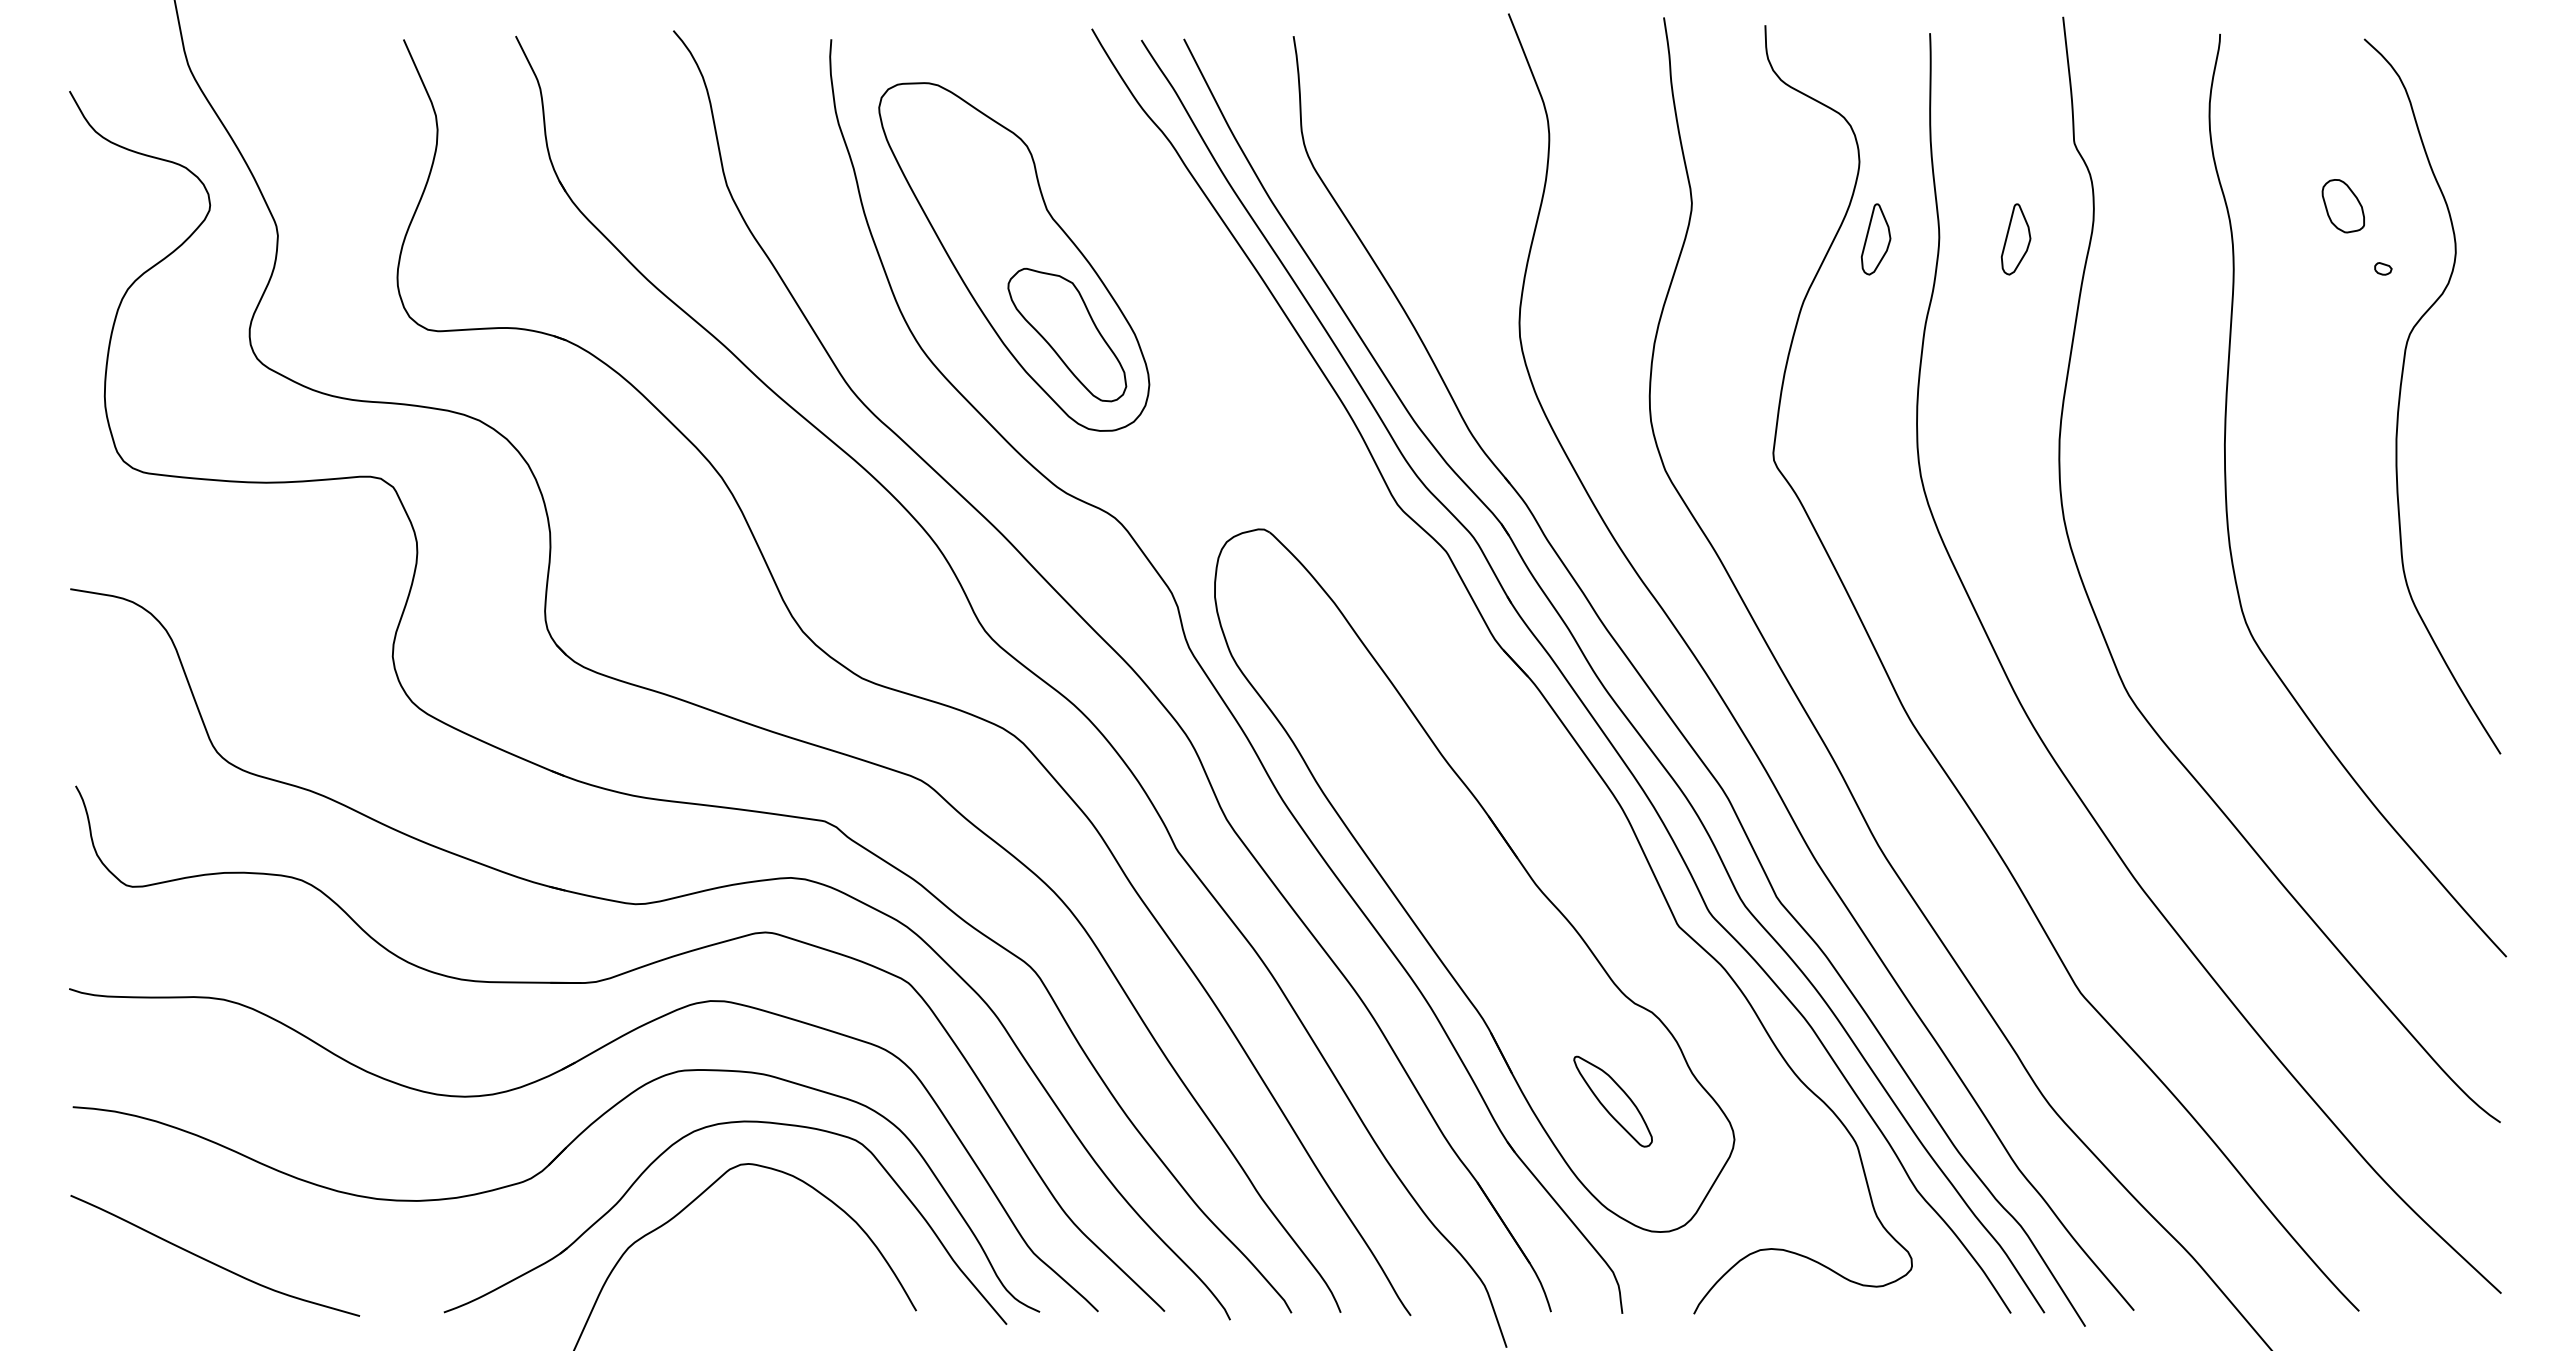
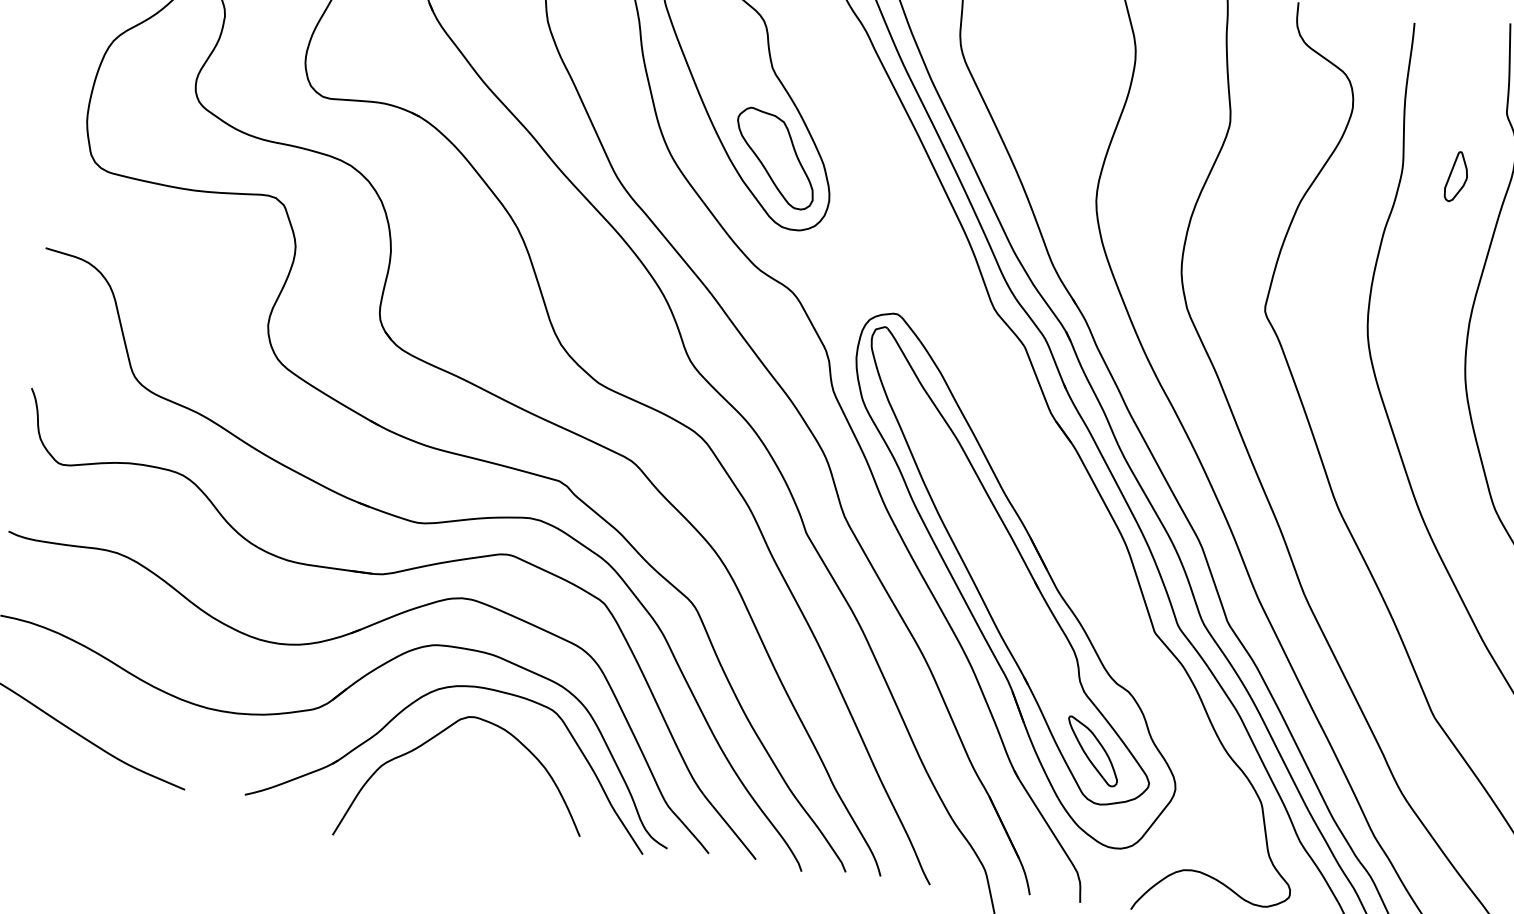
part: (1875, 239) -> (1357, 164), removed
part: (1464, 861) -> (1009, 567), added

